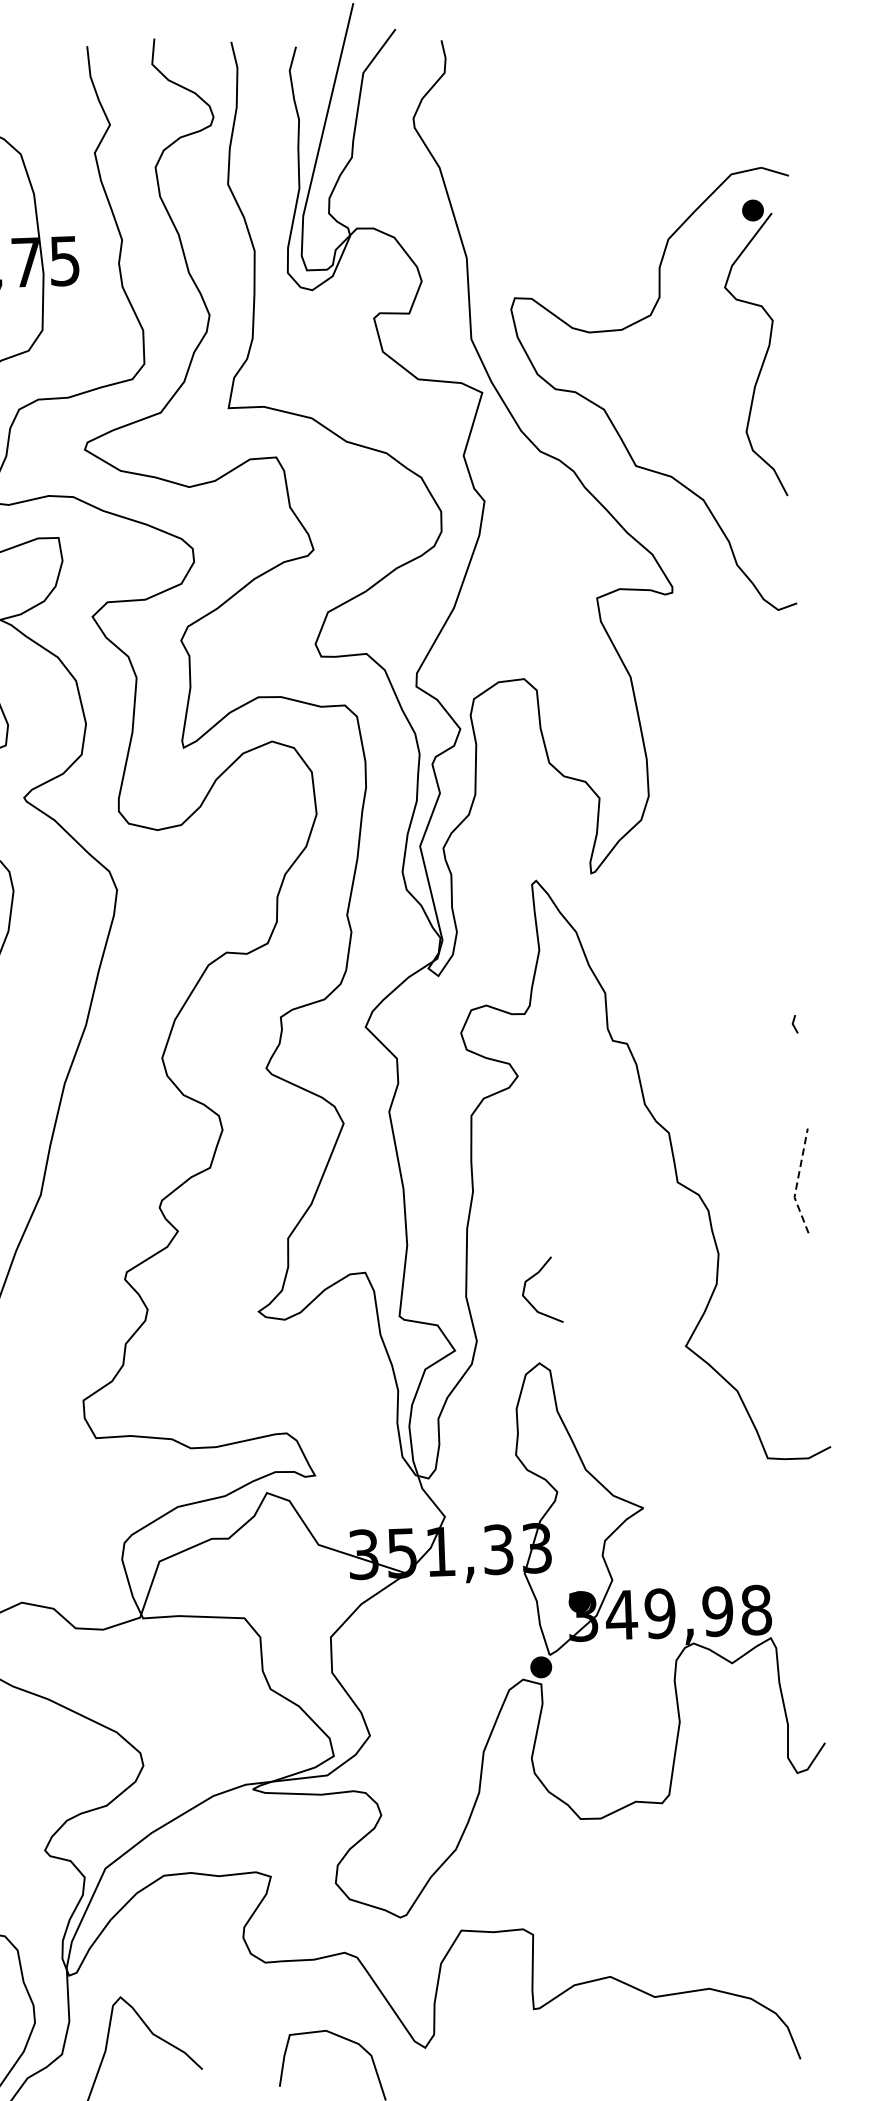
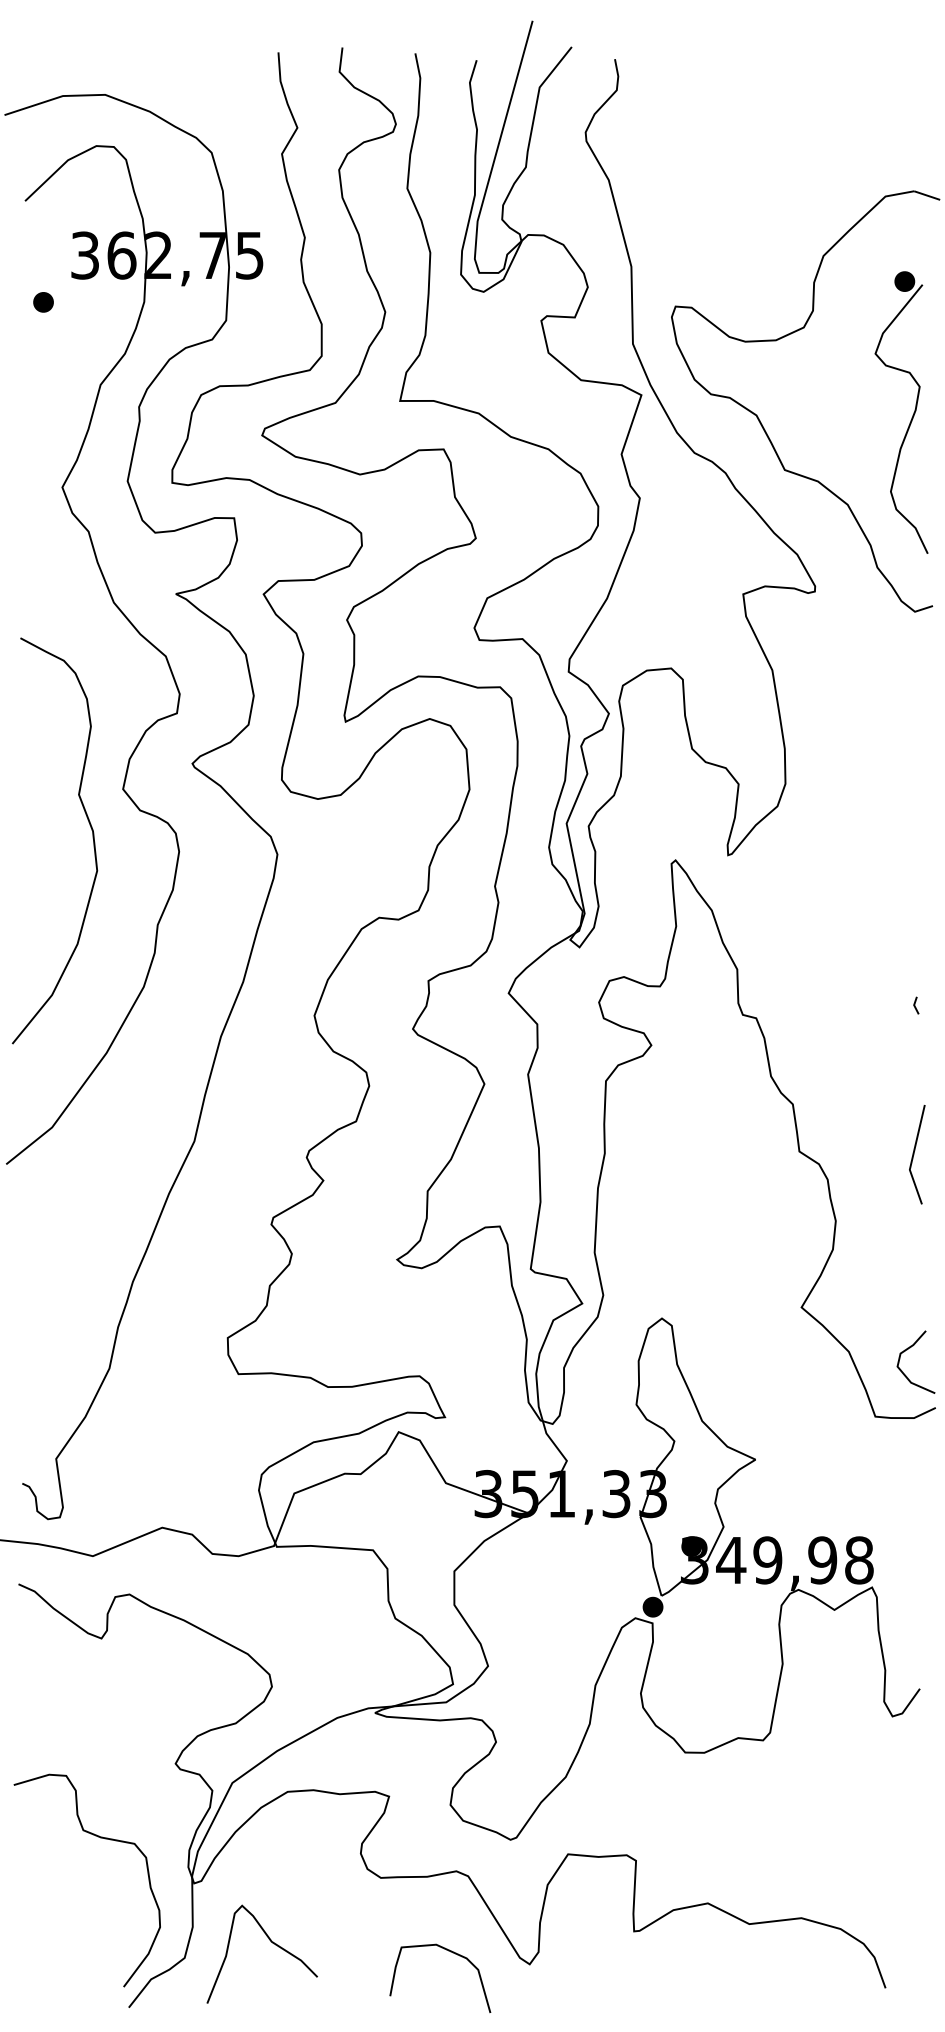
part: (765, 353) -> (911, 417), moved
line: (797, 1182) -> (913, 1155), dashed -> solid
curve: (532, 1278) -> (907, 1350), moved

